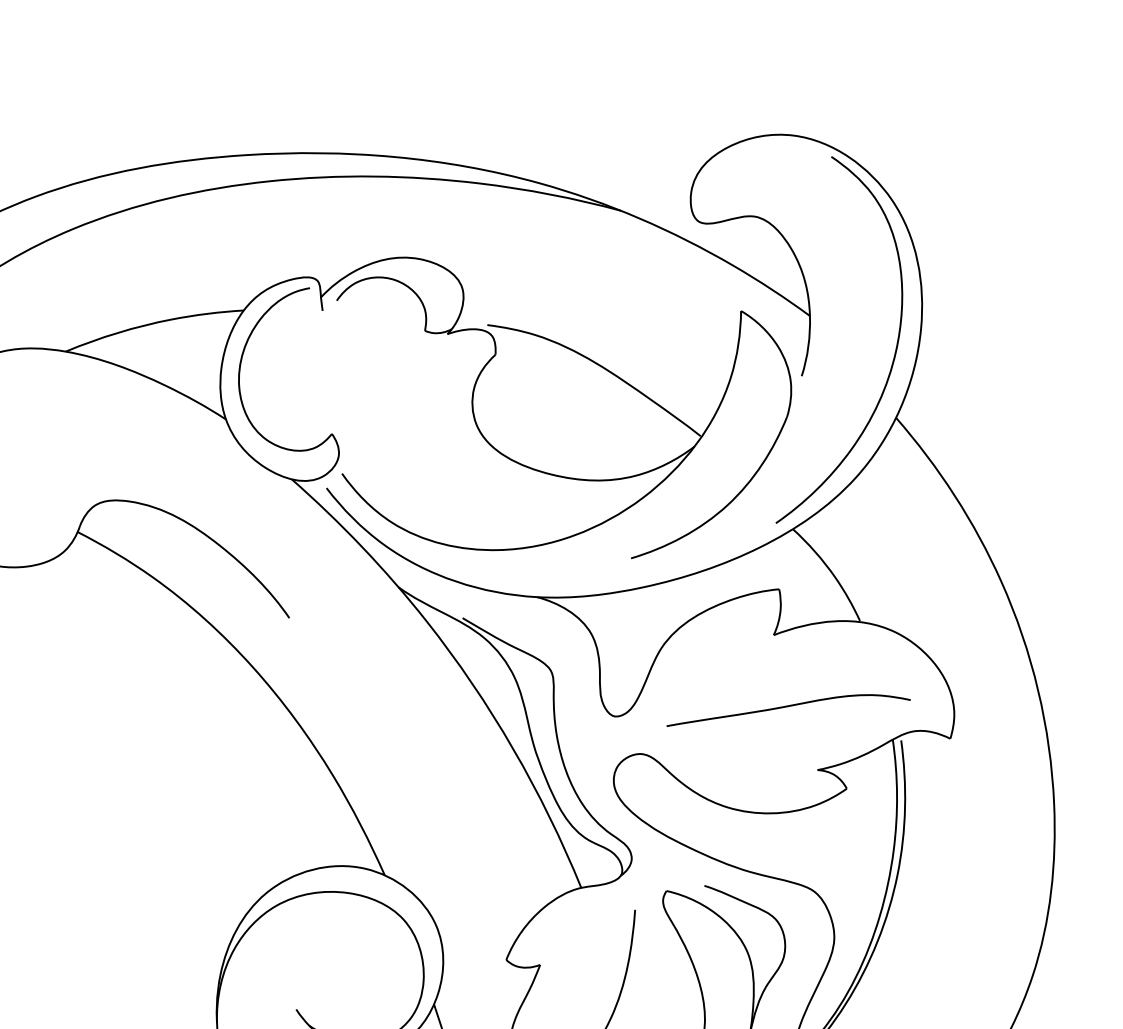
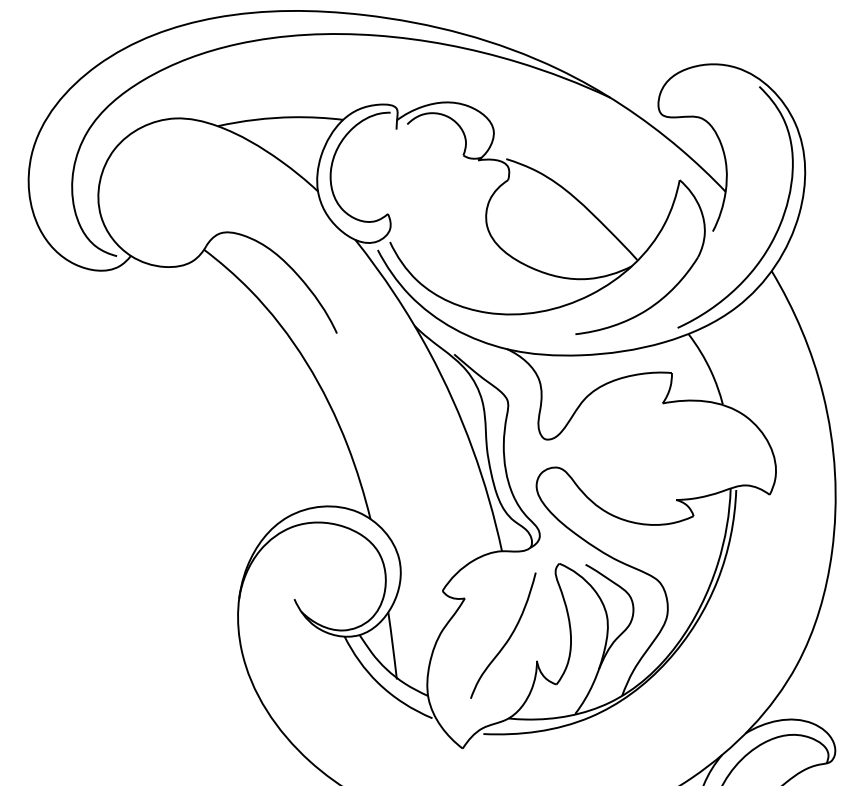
curve: (787, 708) -> (663, 454), removed

